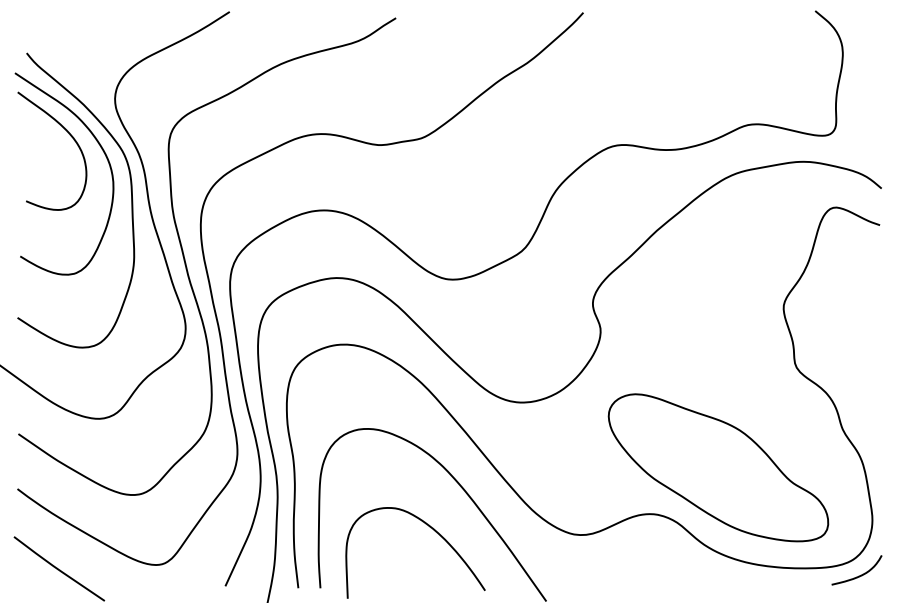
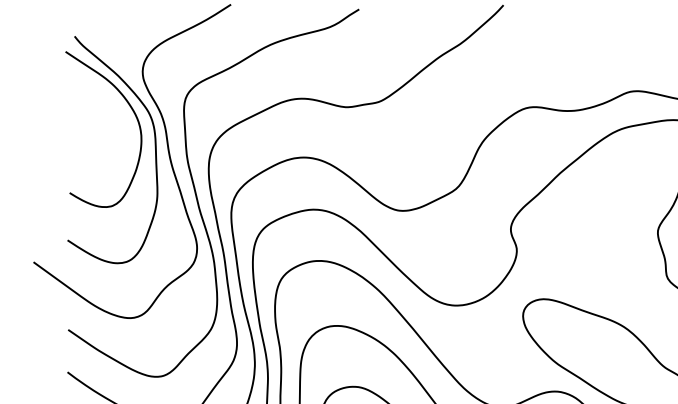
curve: (69, 135) -> (107, 99), removed

